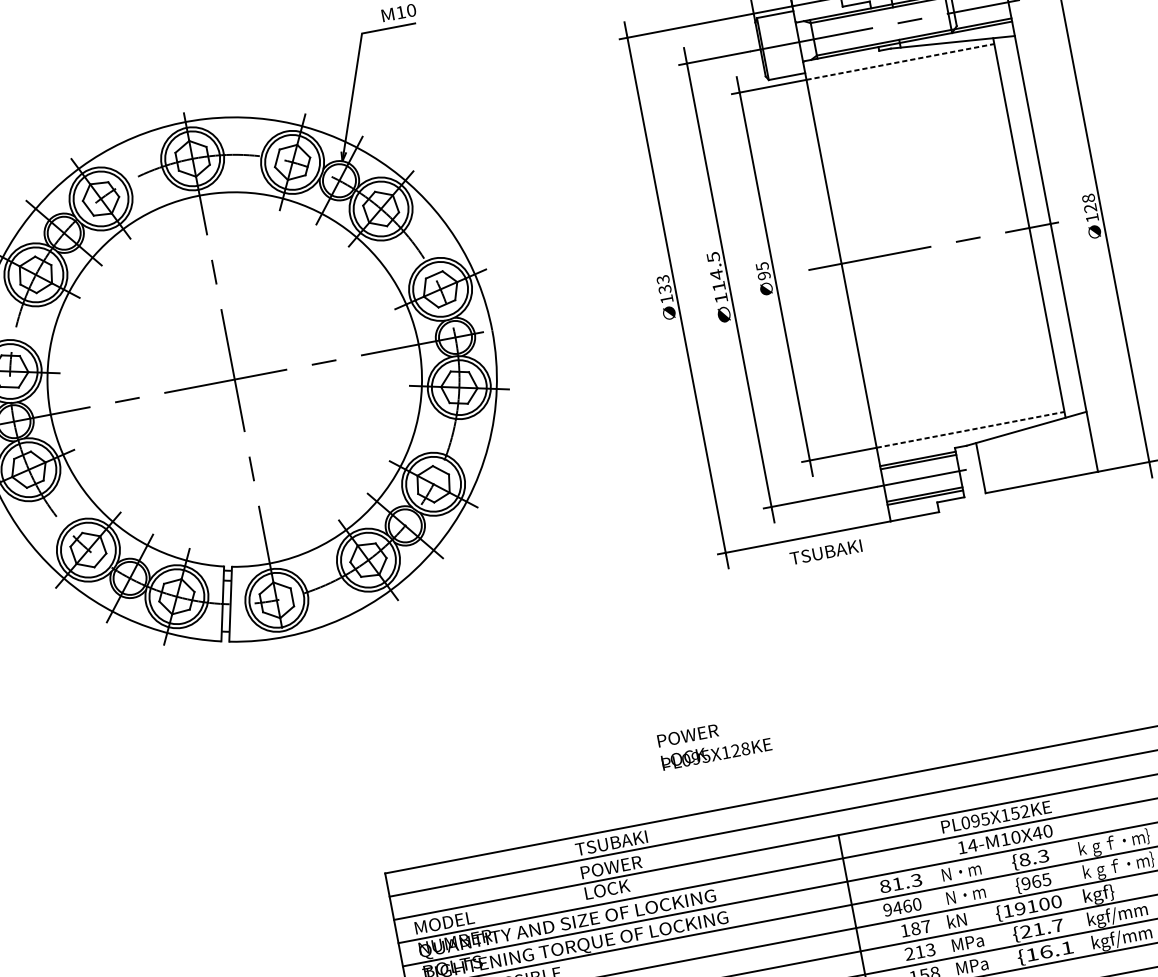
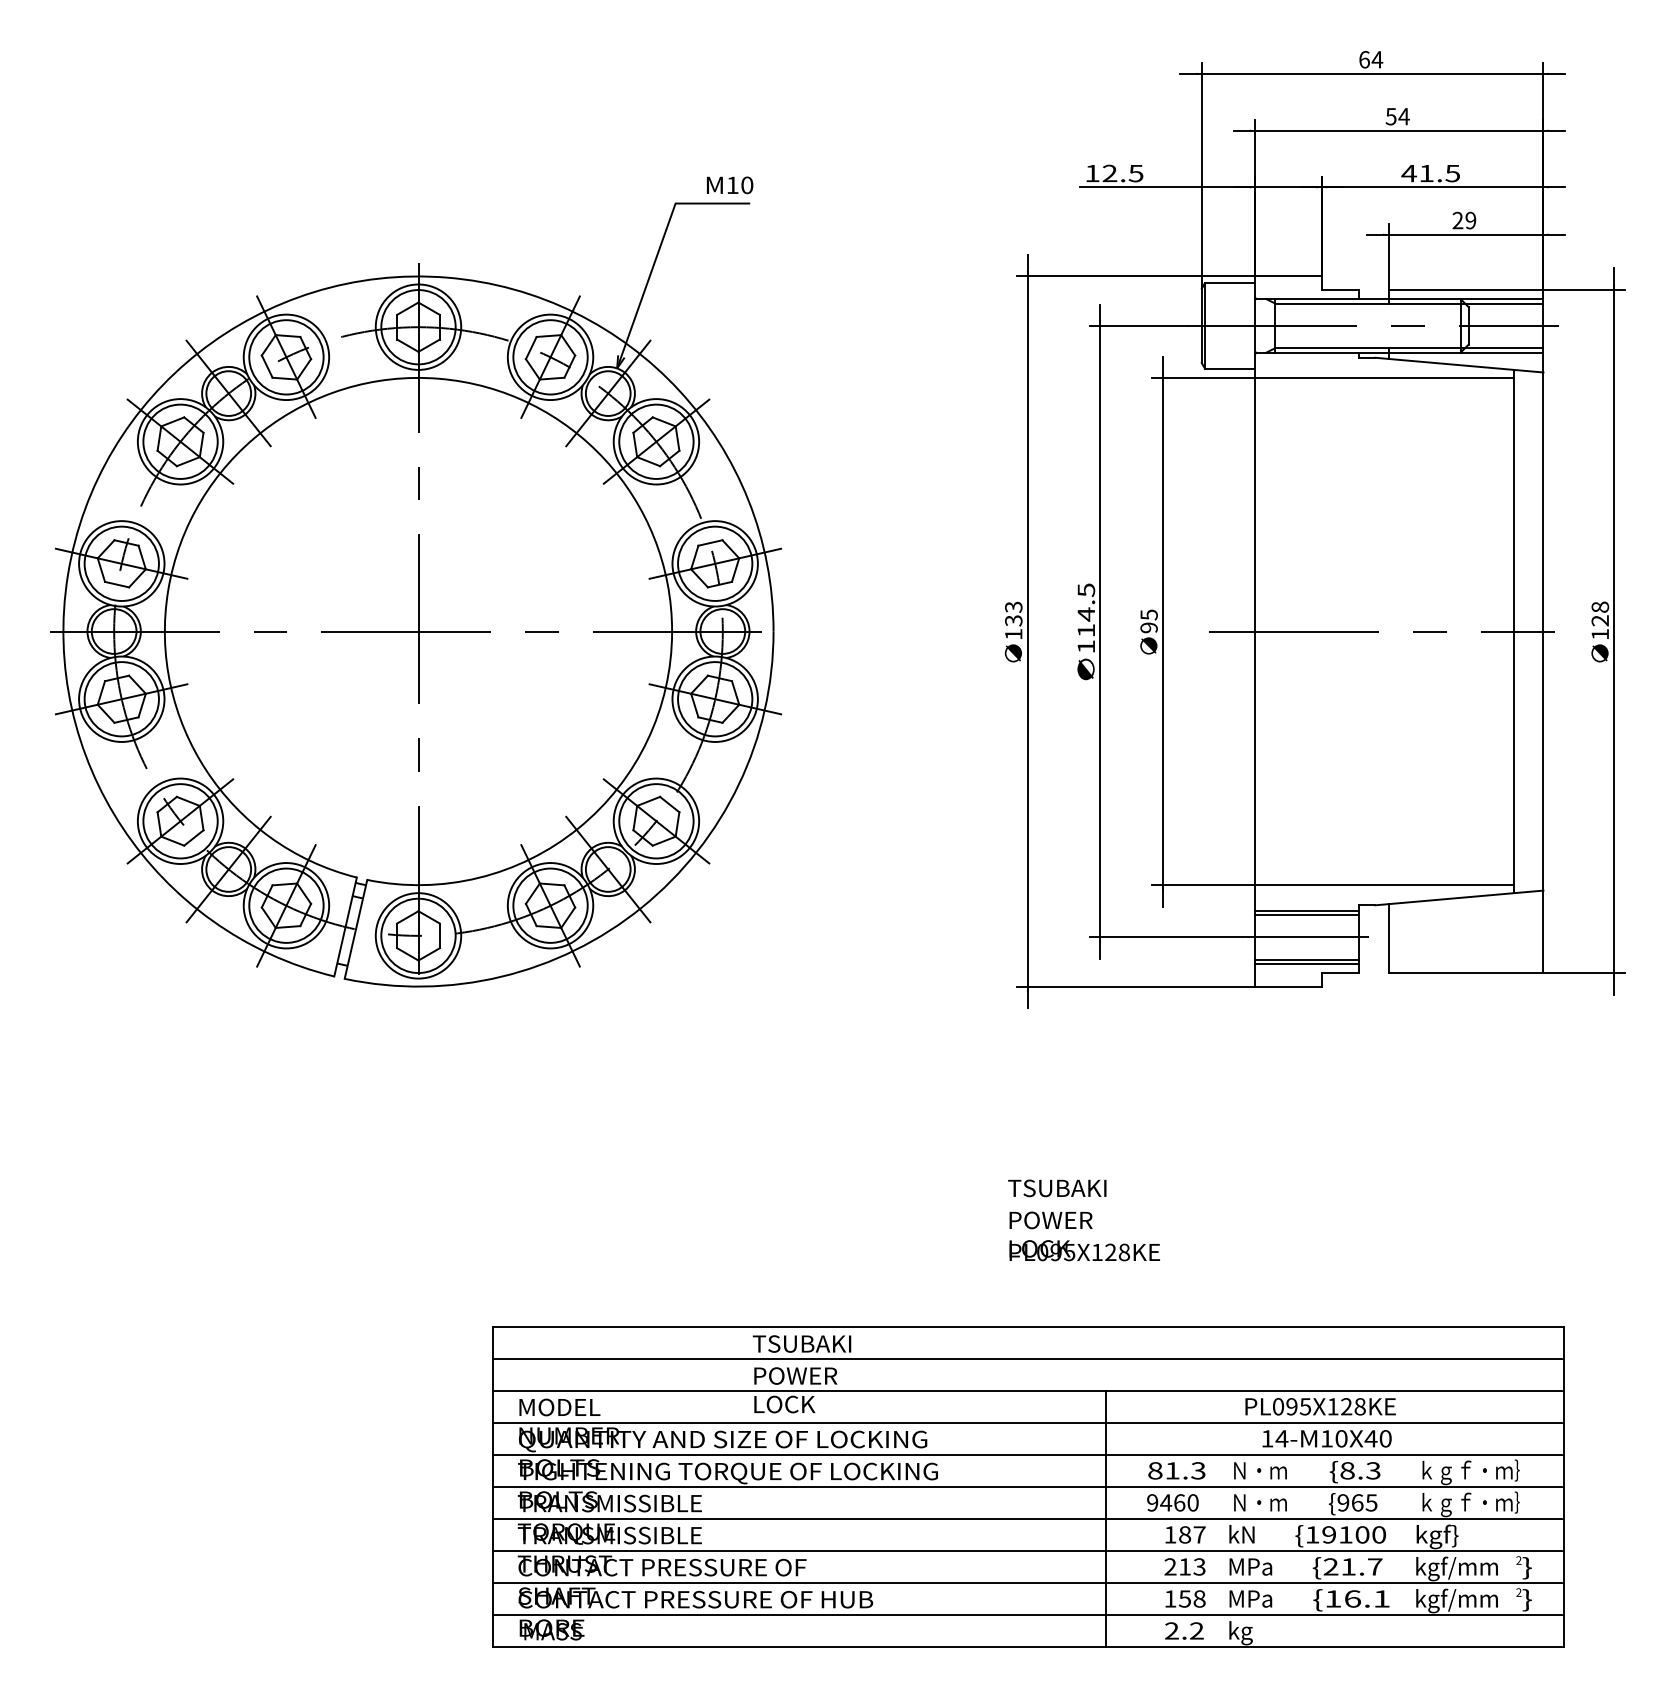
line: (901, 61) -> (1385, 377), dashed -> solid
line: (971, 429) -> (1385, 885), dashed -> solid
text: (826, 552) -> (1057, 1188), moved
text: (714, 742) -> (1084, 1236), moved
text: (1019, 812) -> (1352, 1406), PL095X152KE -> PL095X128KE

